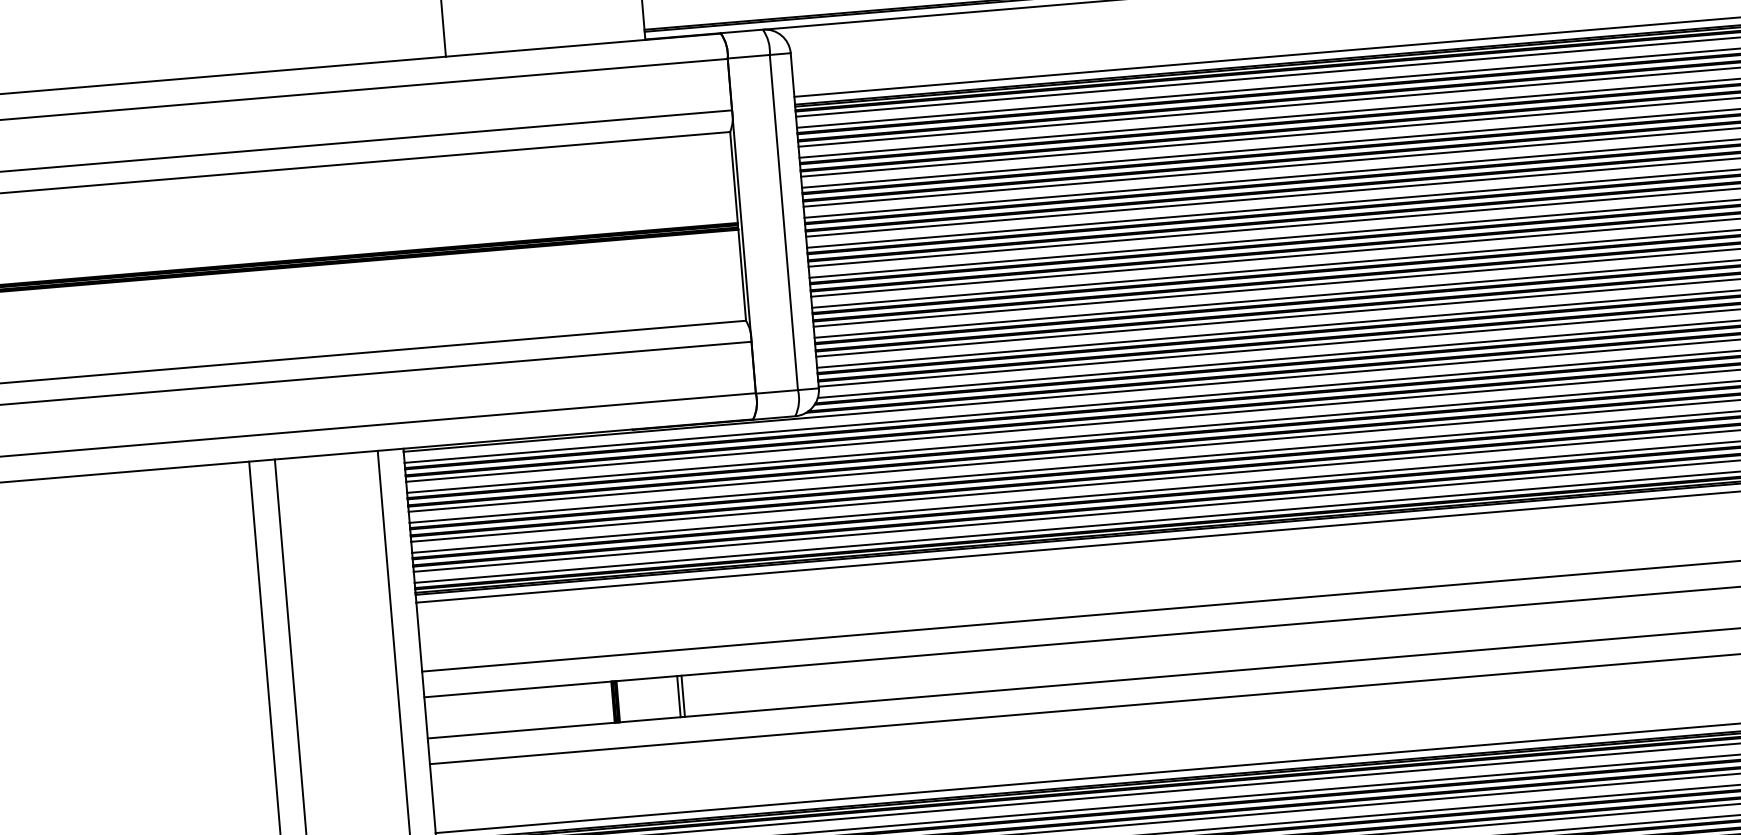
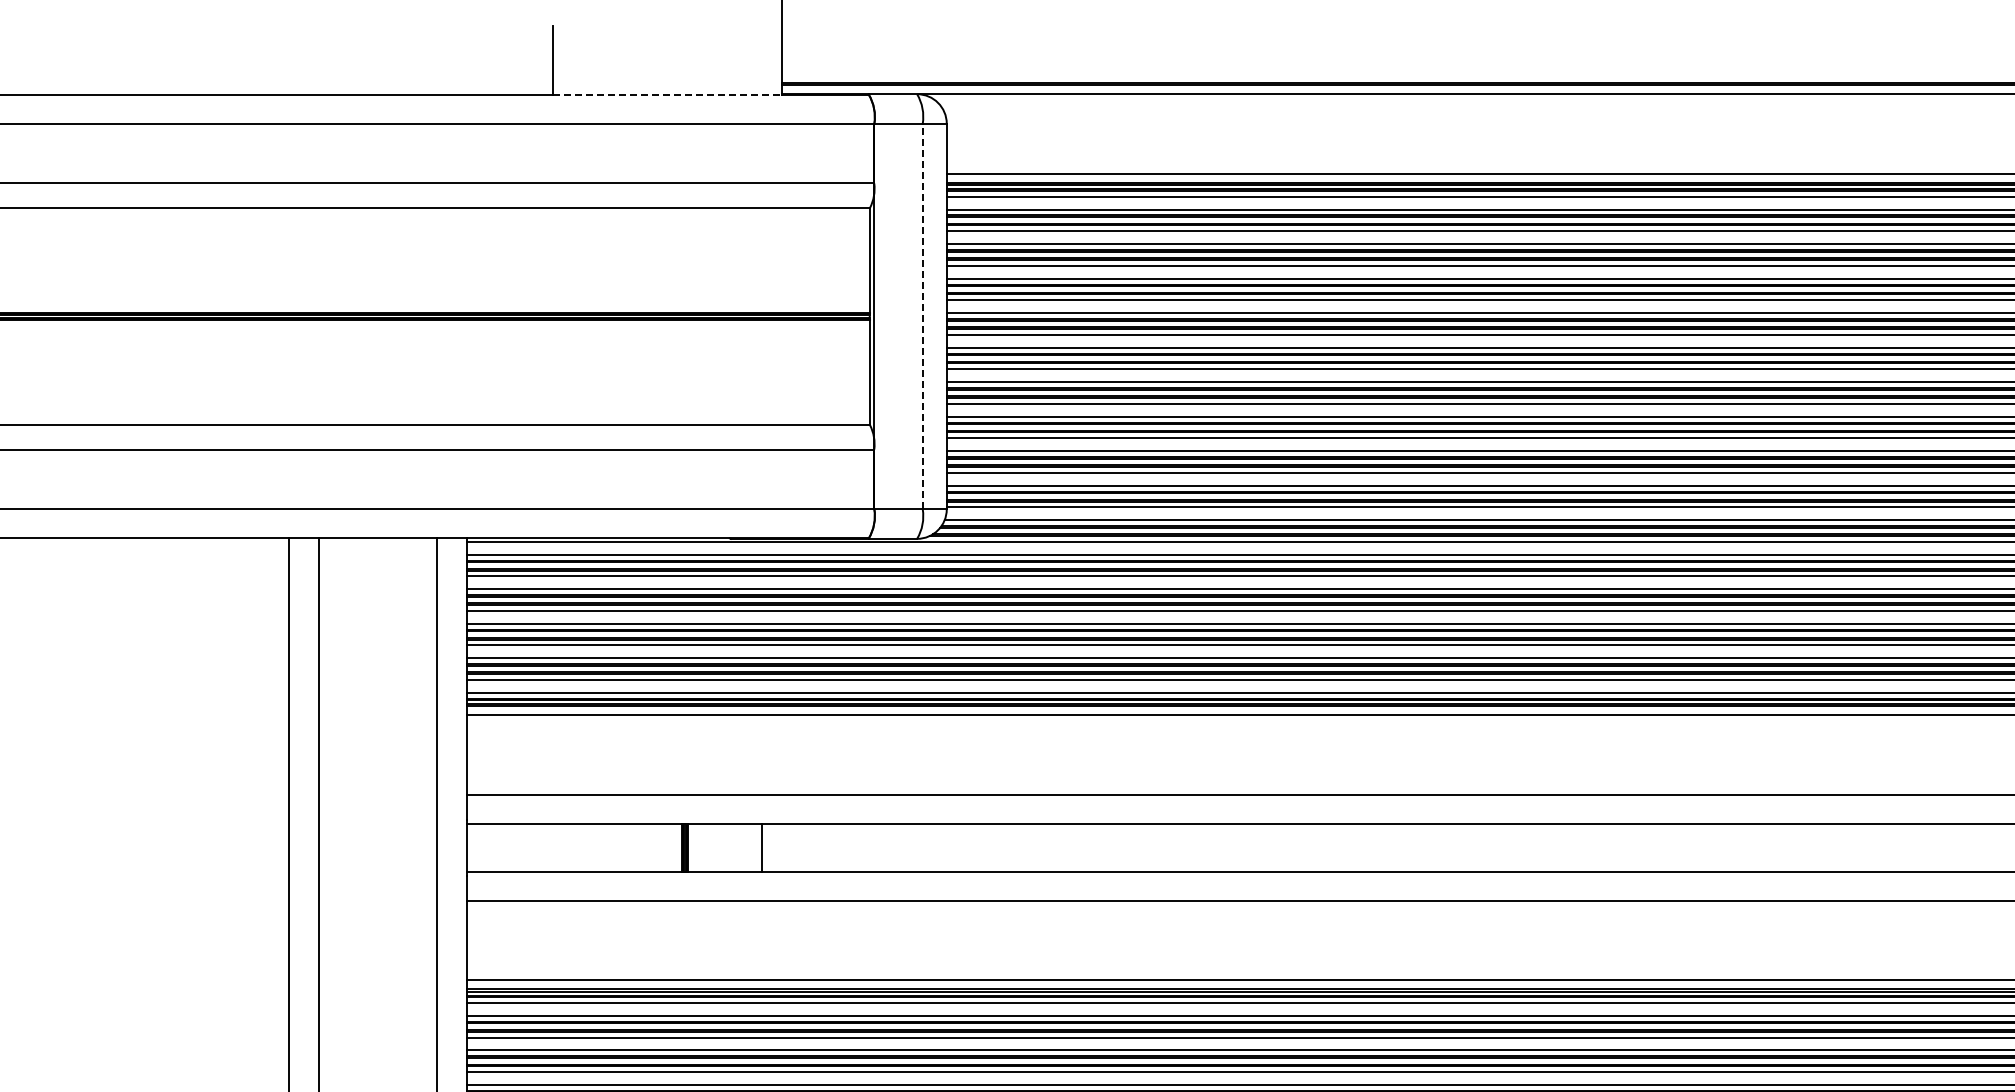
line: (545, 48) -> (667, 94), solid -> dashed
line: (783, 222) -> (922, 316), solid -> dashed
line: (679, 696) -> (757, 847), removed

